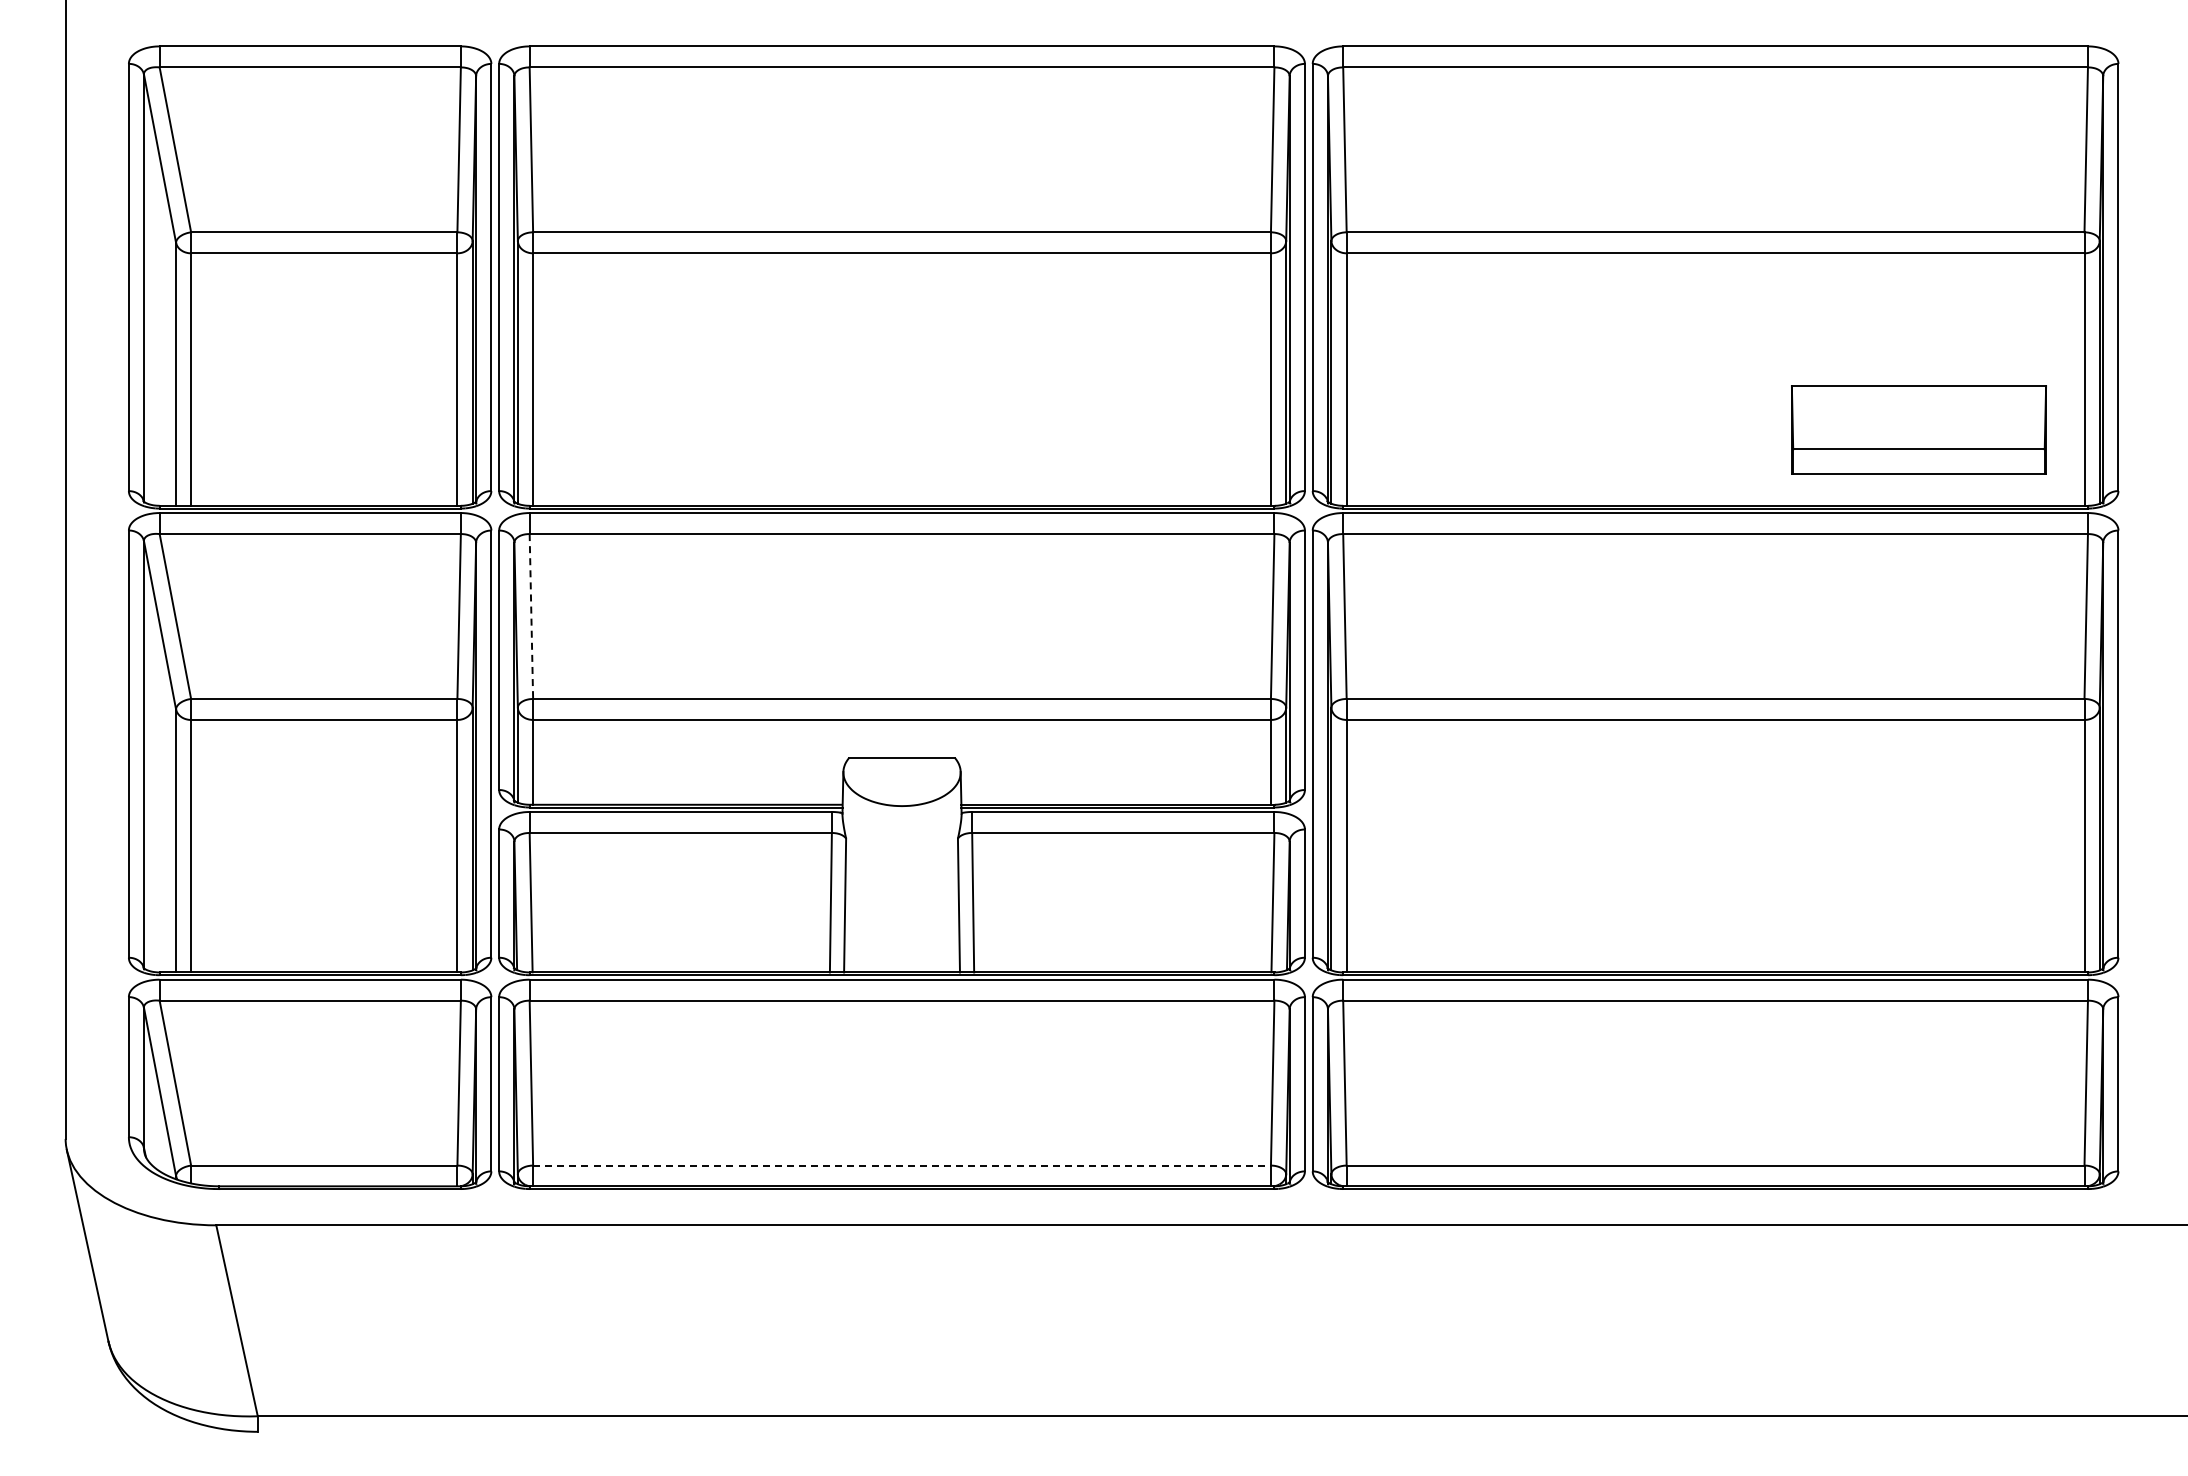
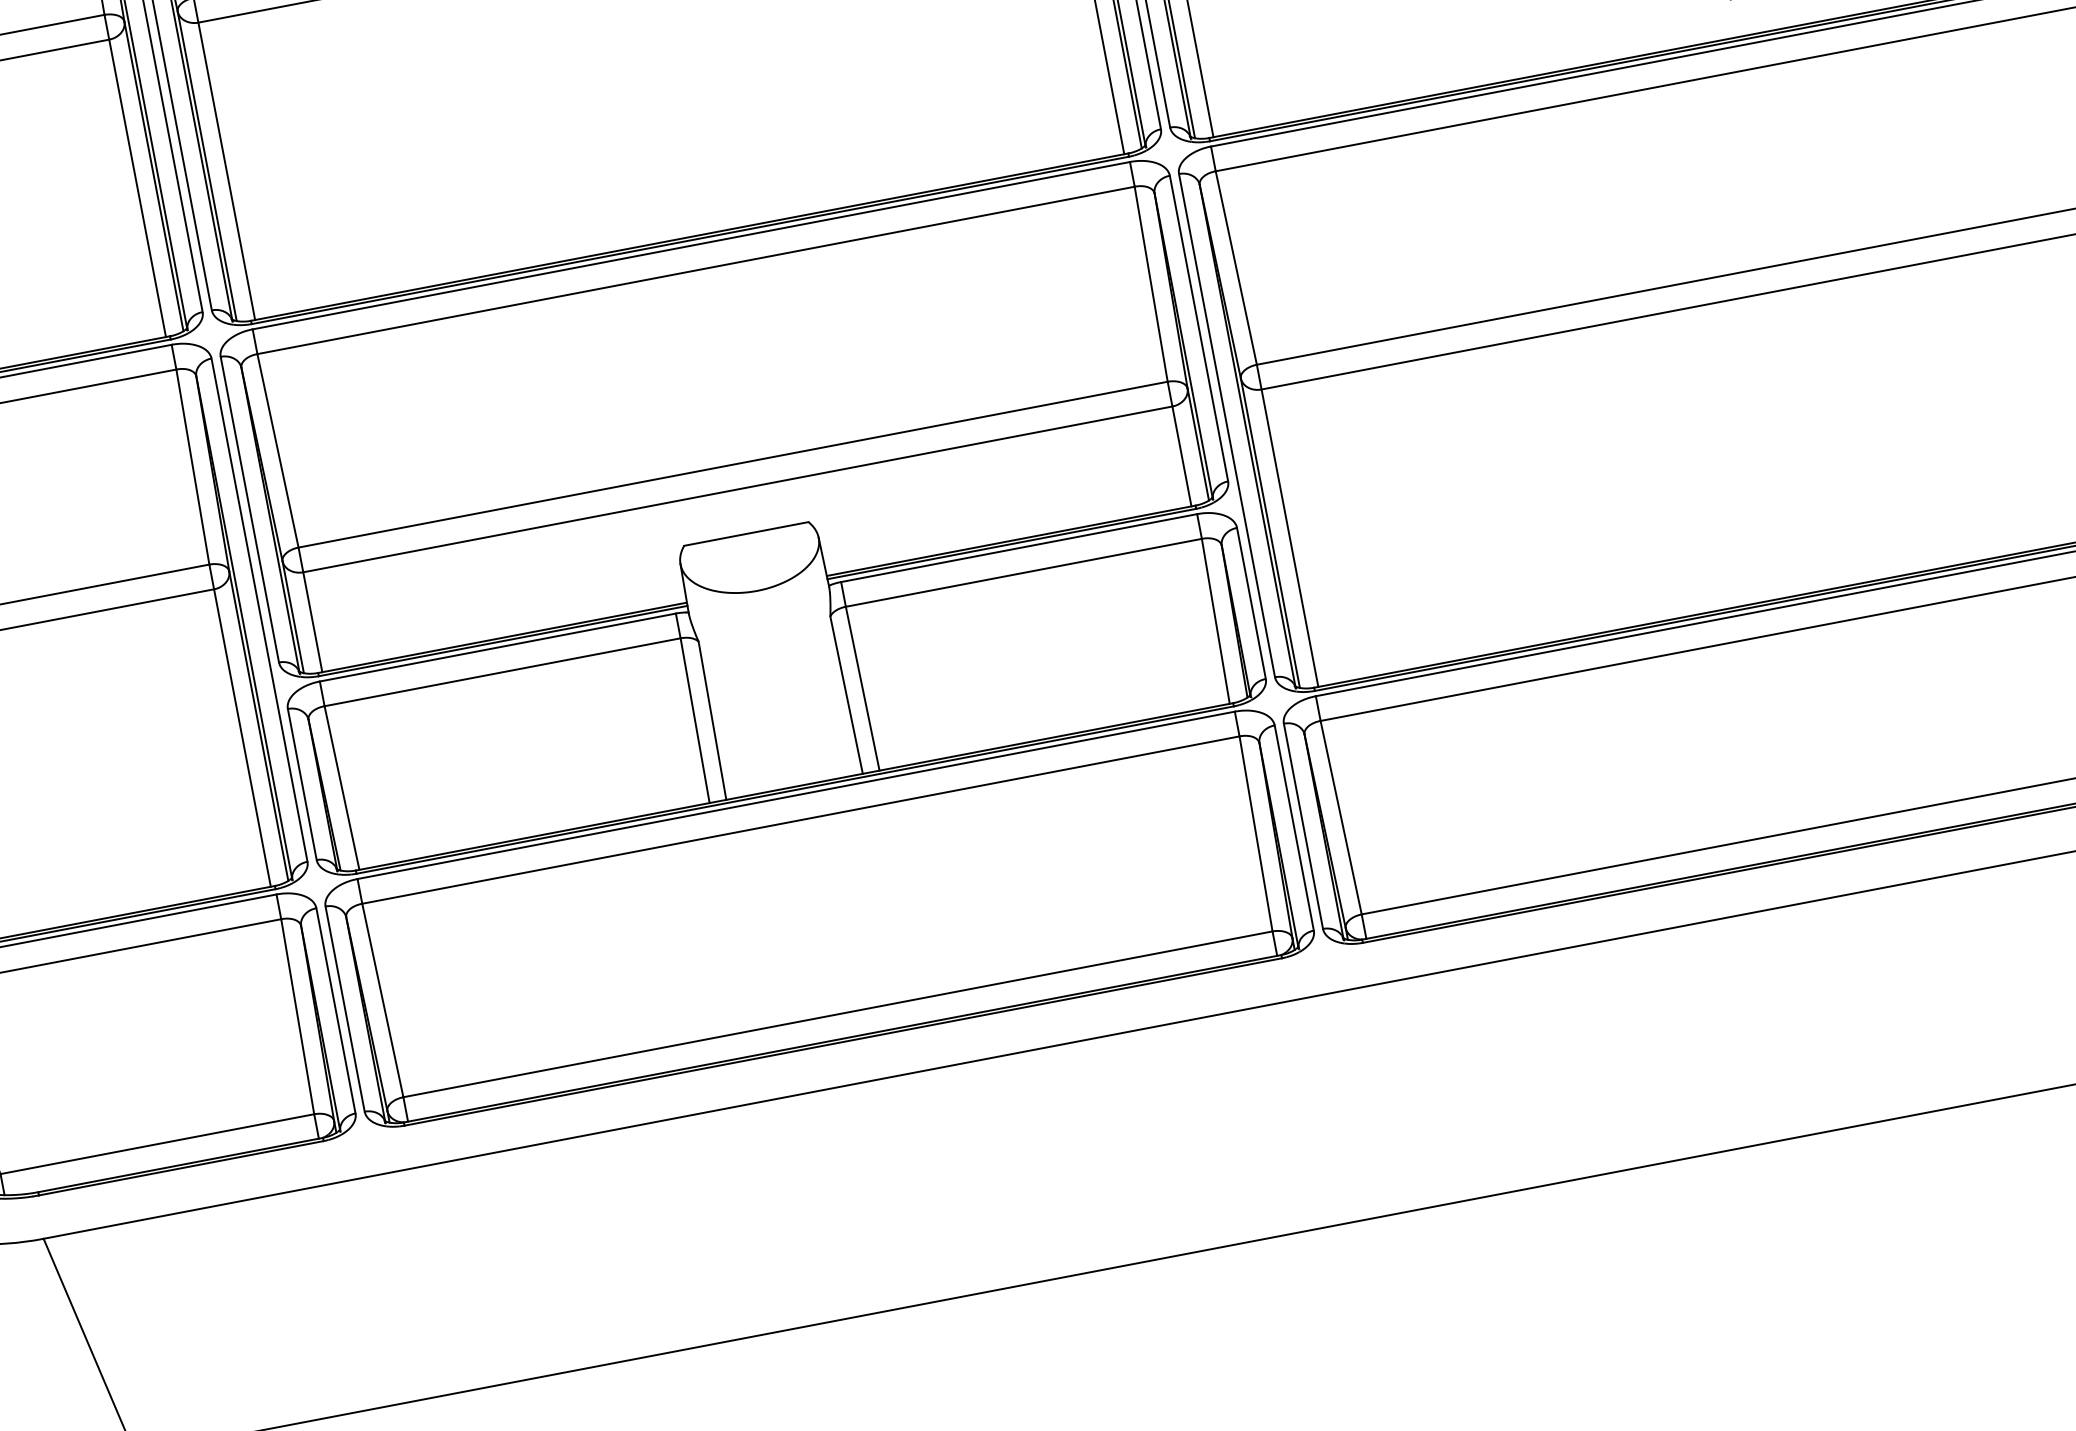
line: (531, 617) -> (278, 451), dashed -> solid
line: (902, 1165) -> (838, 1014), dashed -> solid

